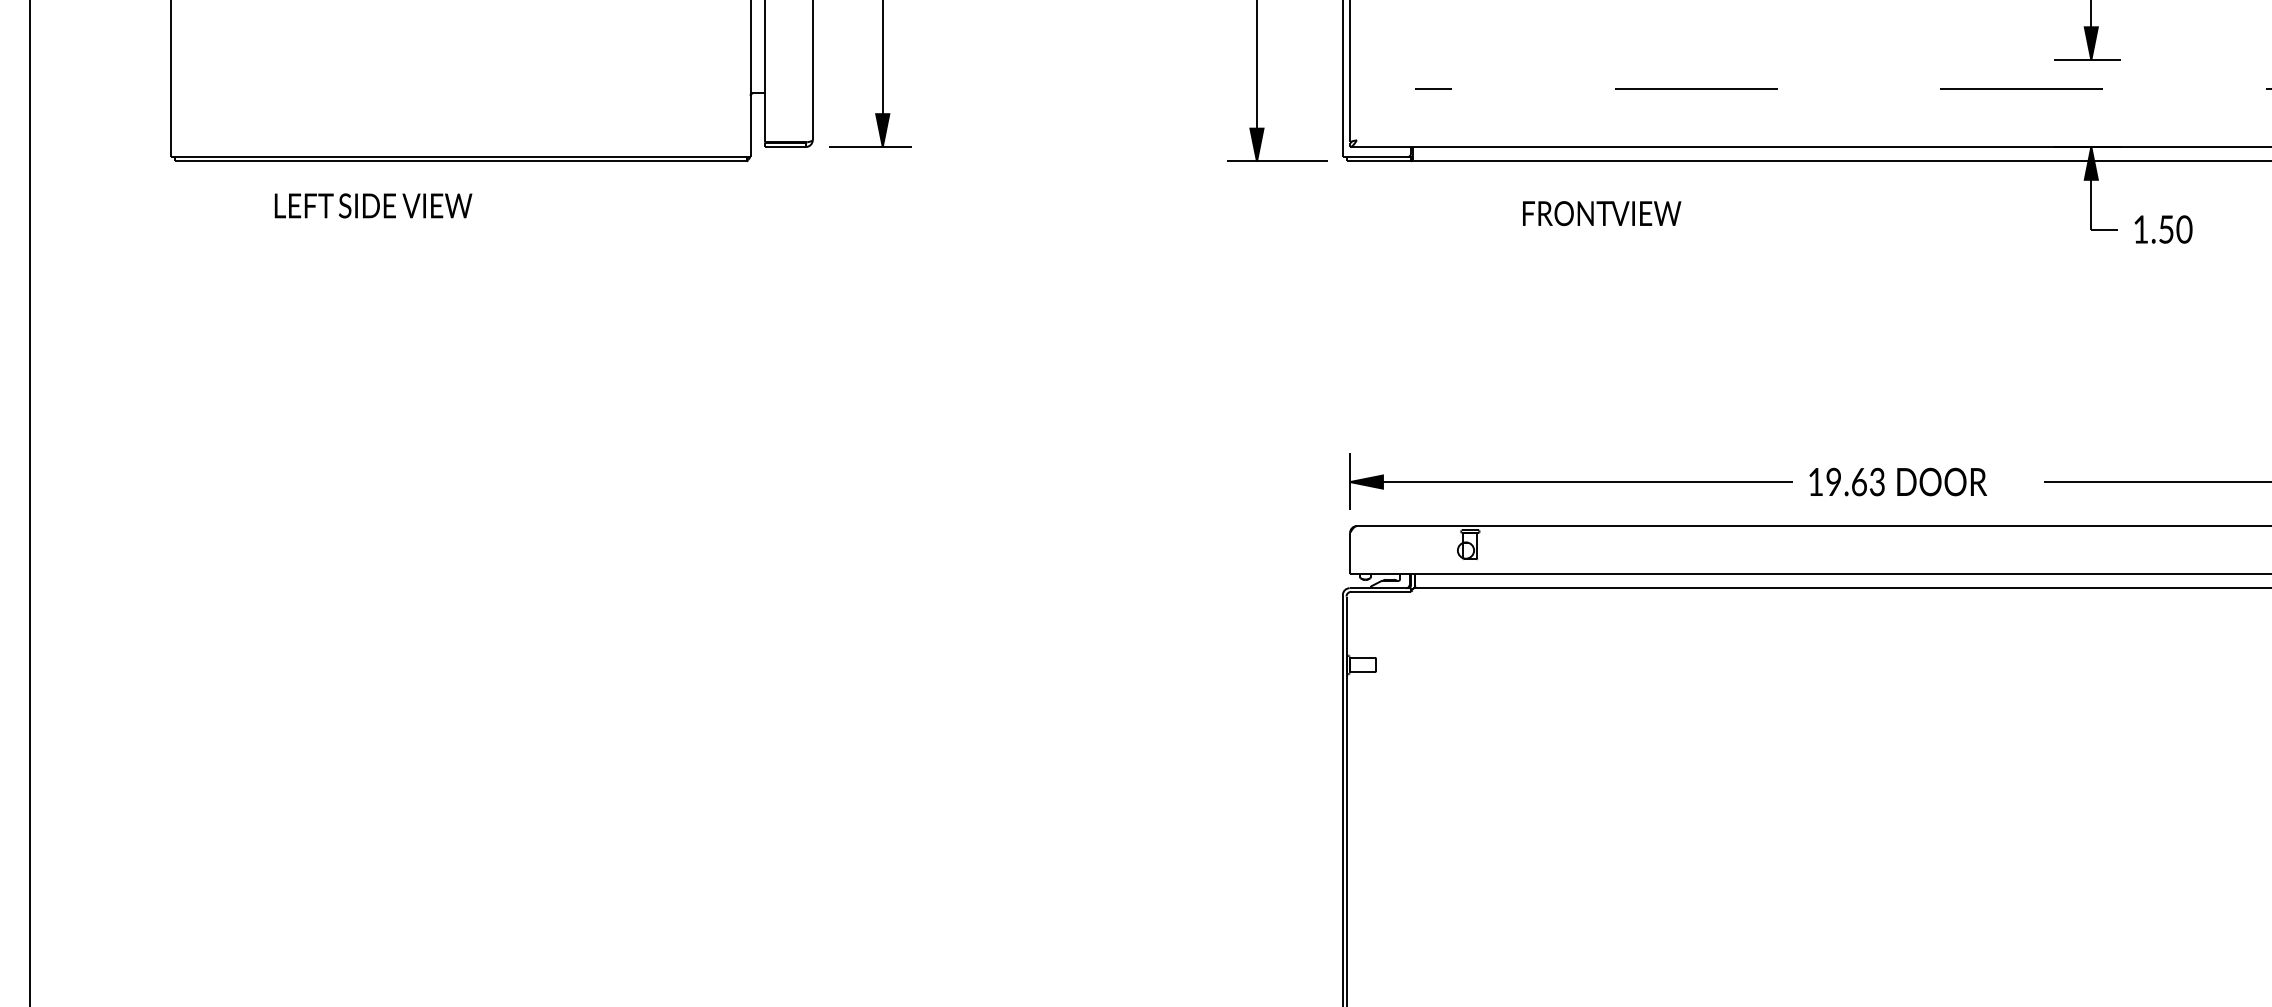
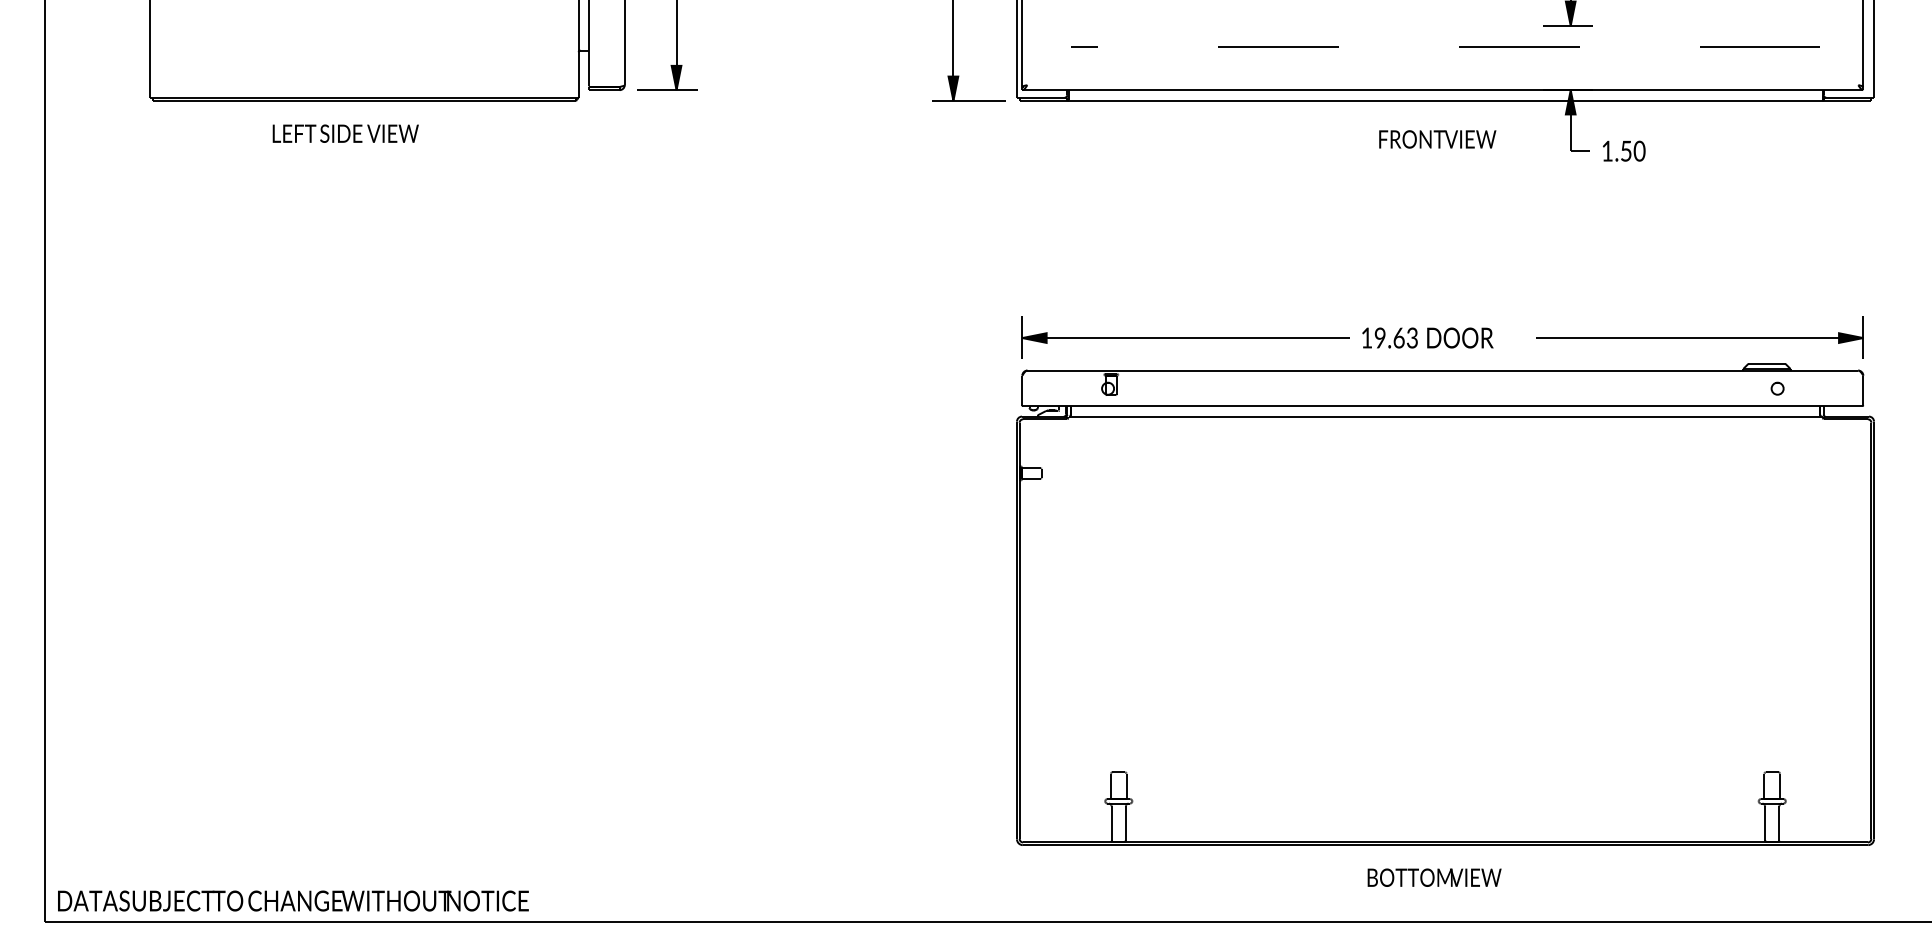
text: (373, 205) -> (345, 133), moved
text: (1601, 213) -> (1437, 139), moved

